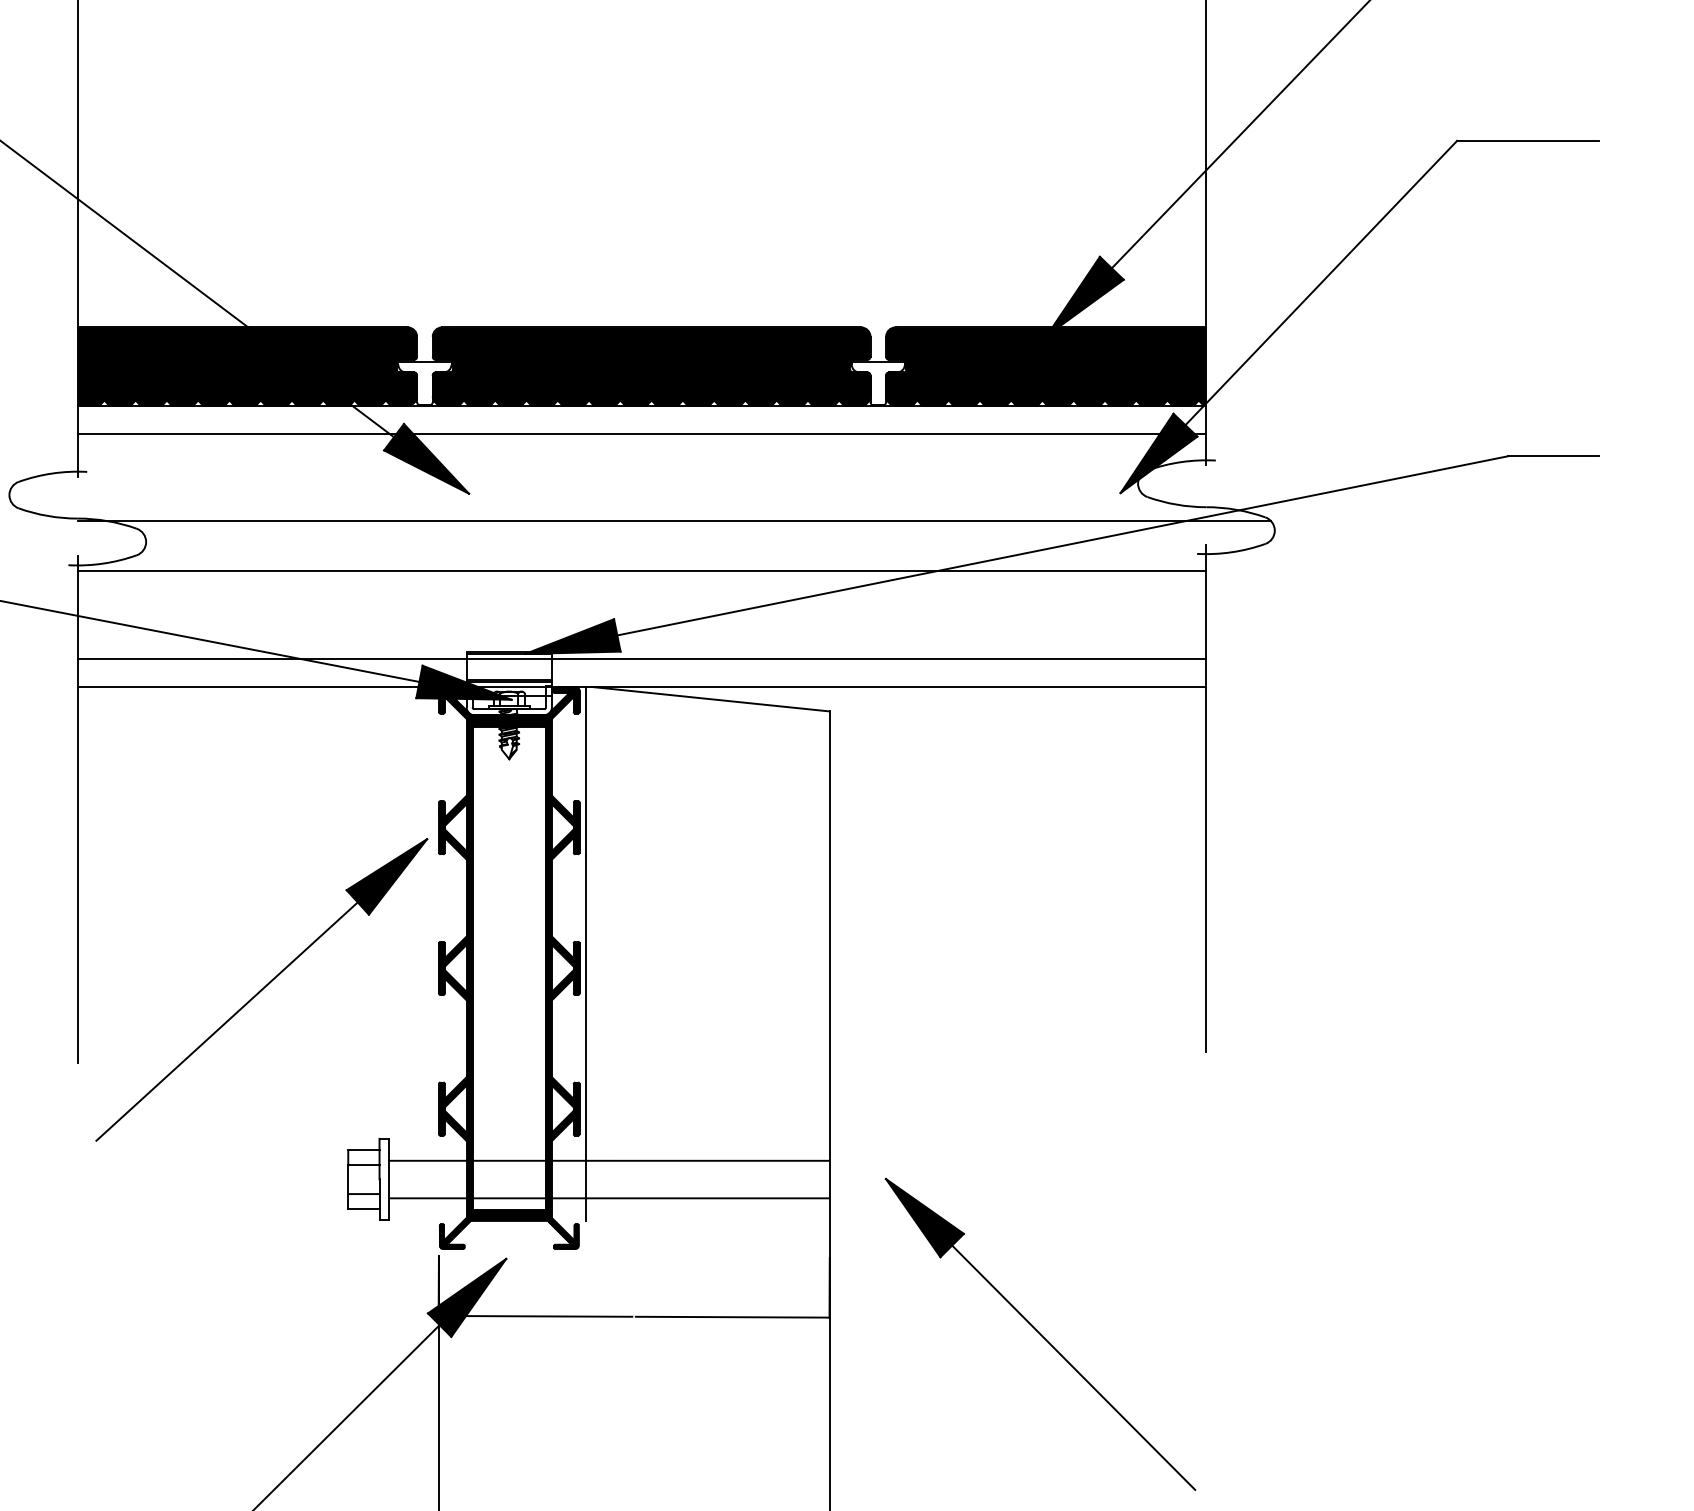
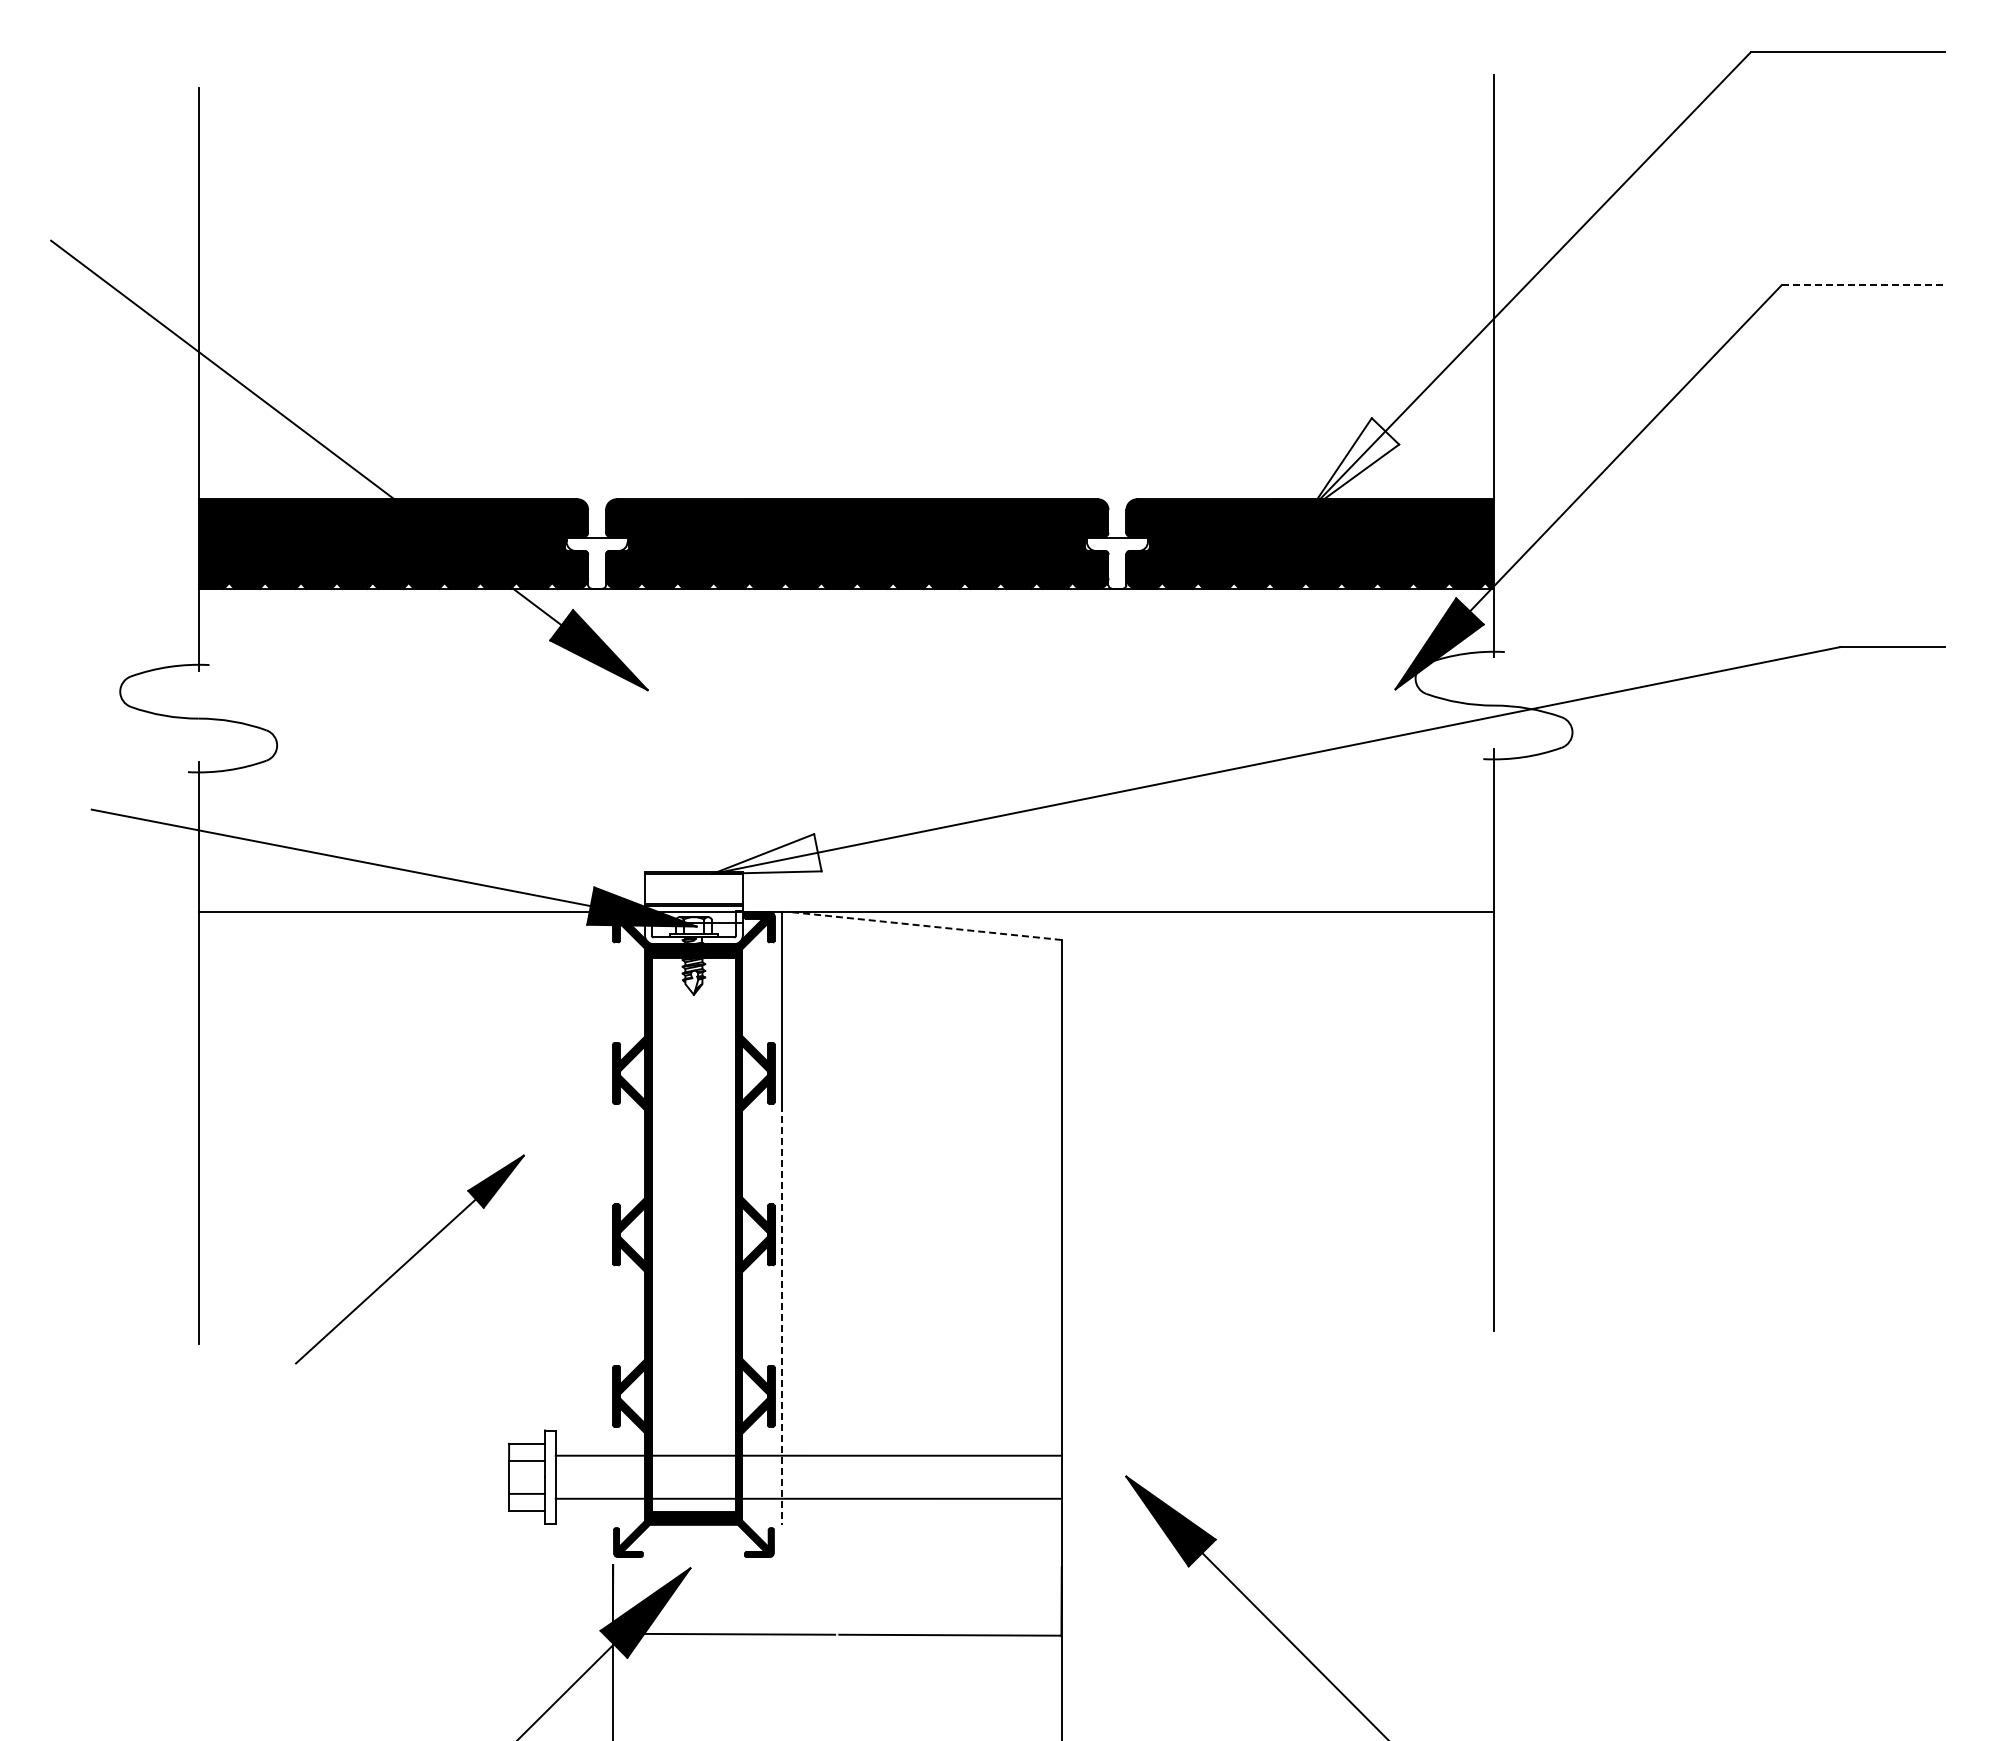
line: (1528, 141) -> (1863, 285), solid -> dashed
fill: (1084, 296) -> (1354, 463), removed
line: (642, 433) -> (846, 621), removed
line: (674, 521) -> (883, 721), removed
line: (642, 571) -> (846, 779), removed
fill: (572, 636) -> (766, 853), removed
line: (642, 658) -> (846, 879), removed
line: (710, 698) -> (924, 925), solid -> dashed
part: (261, 989) -> (409, 1259), size x0.6
line: (585, 1038) -> (781, 1315), solid -> dashed

